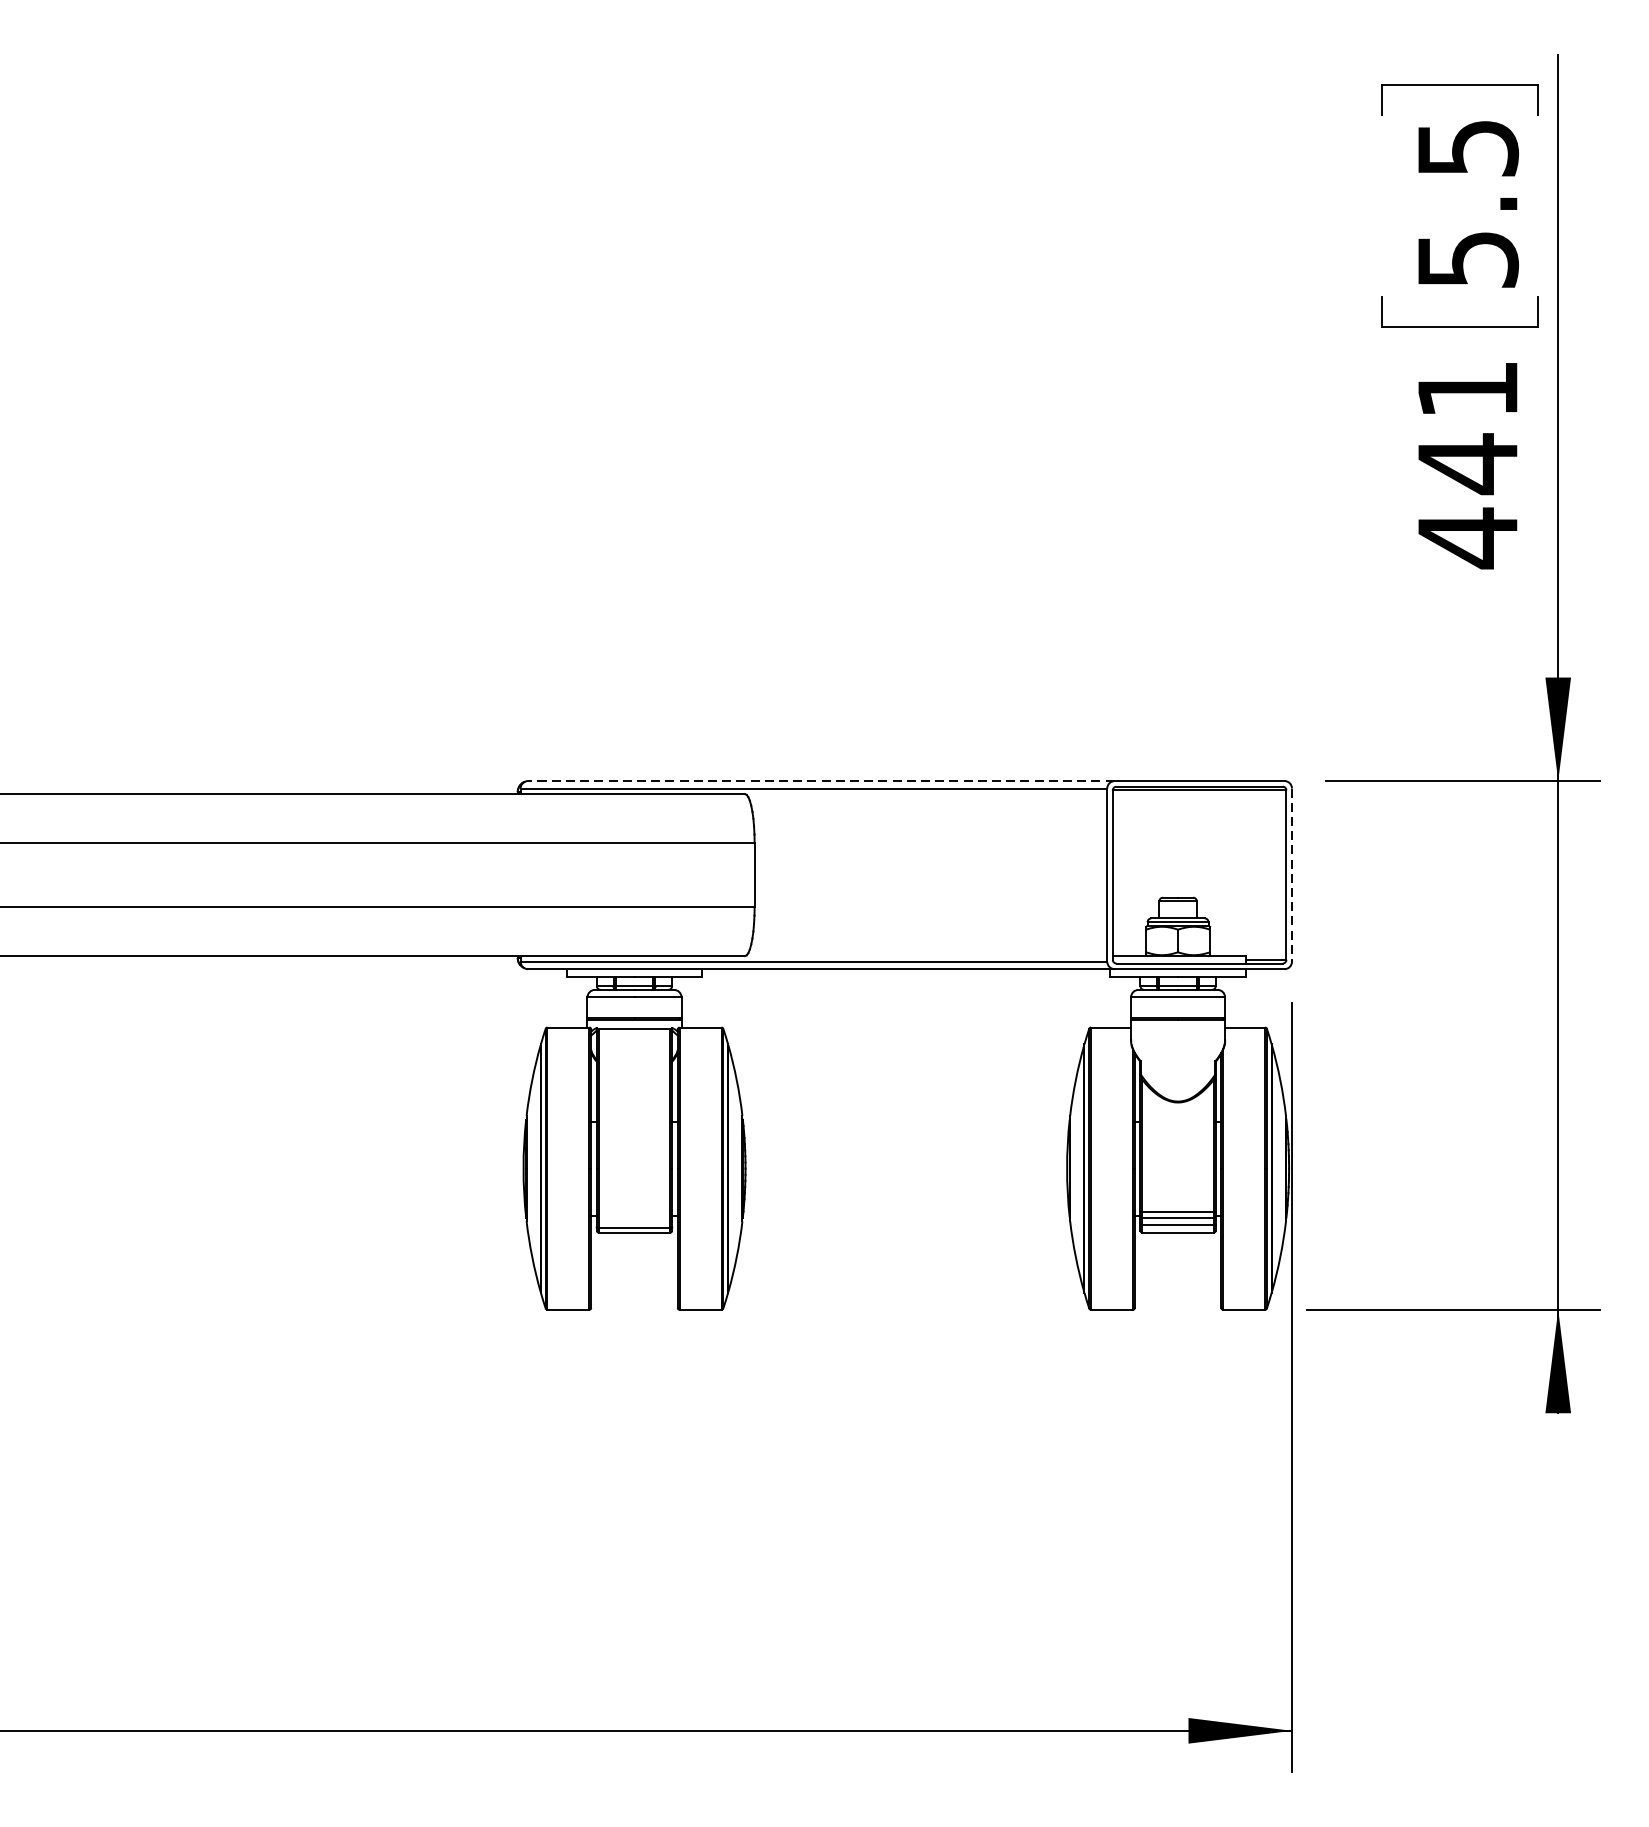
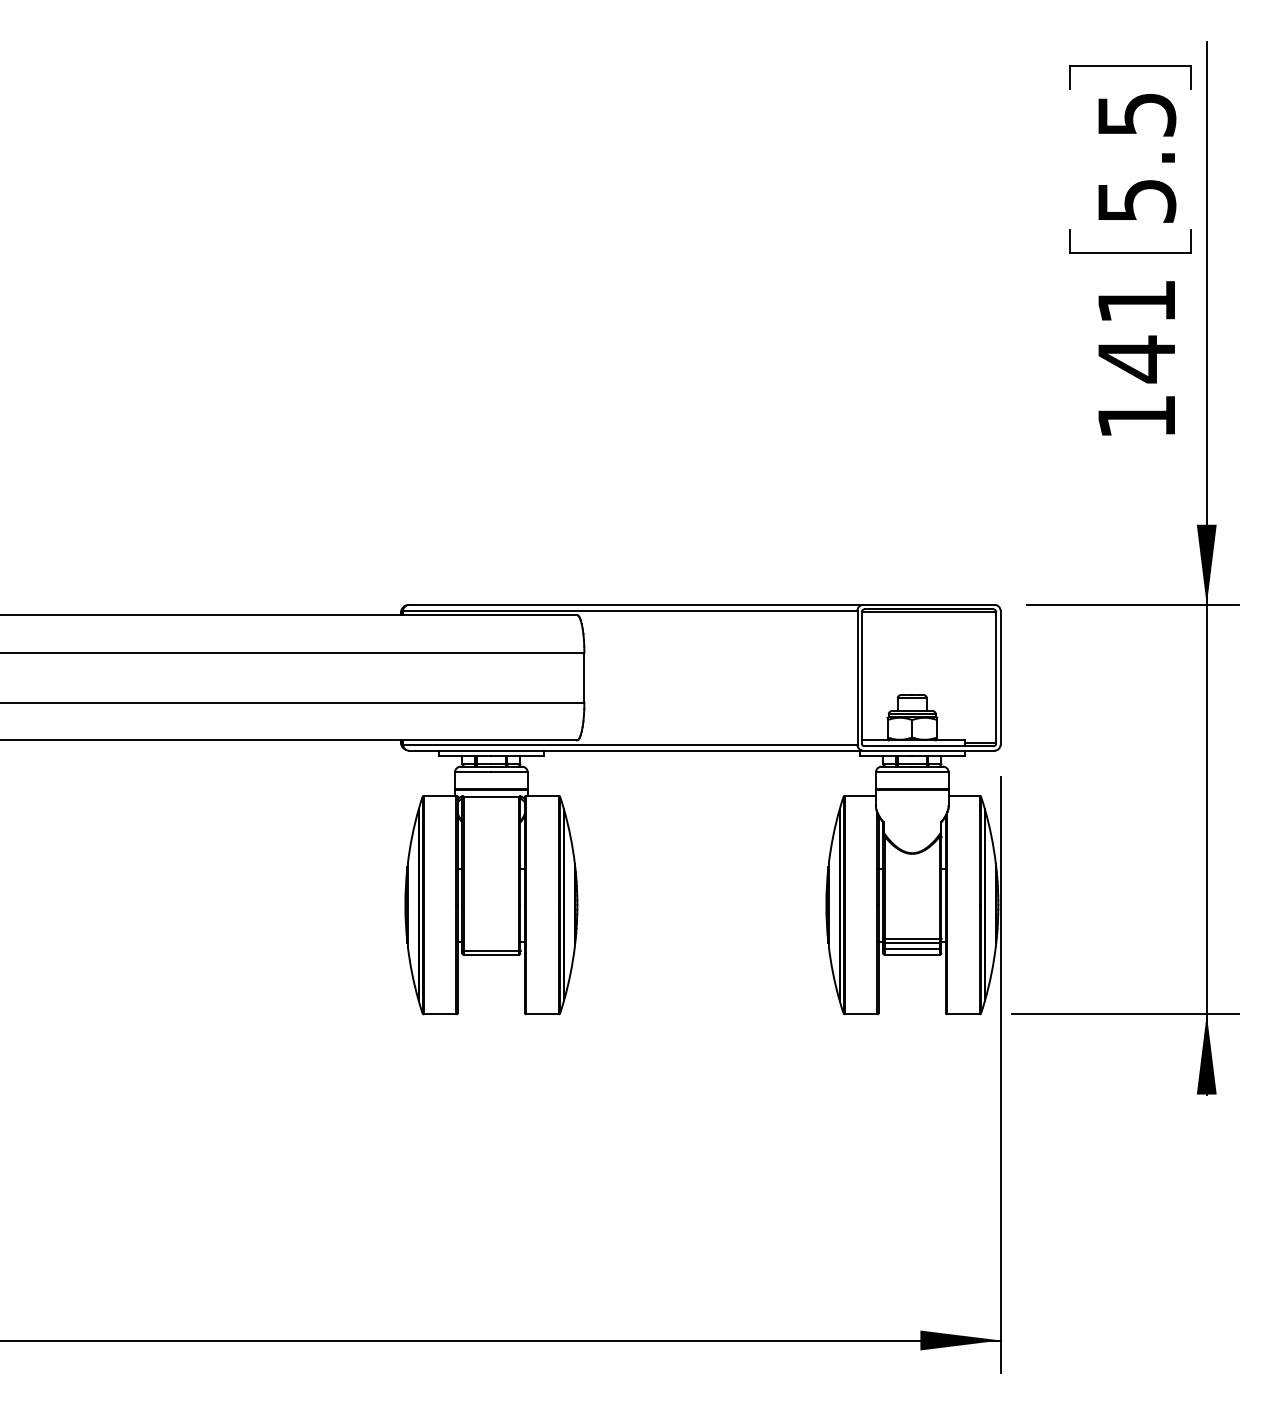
text: (1467, 537) -> (1136, 416), 441 -> 141
line: (820, 780) -> (635, 604), dashed -> solid
line: (1291, 876) -> (1000, 678), dashed -> solid

